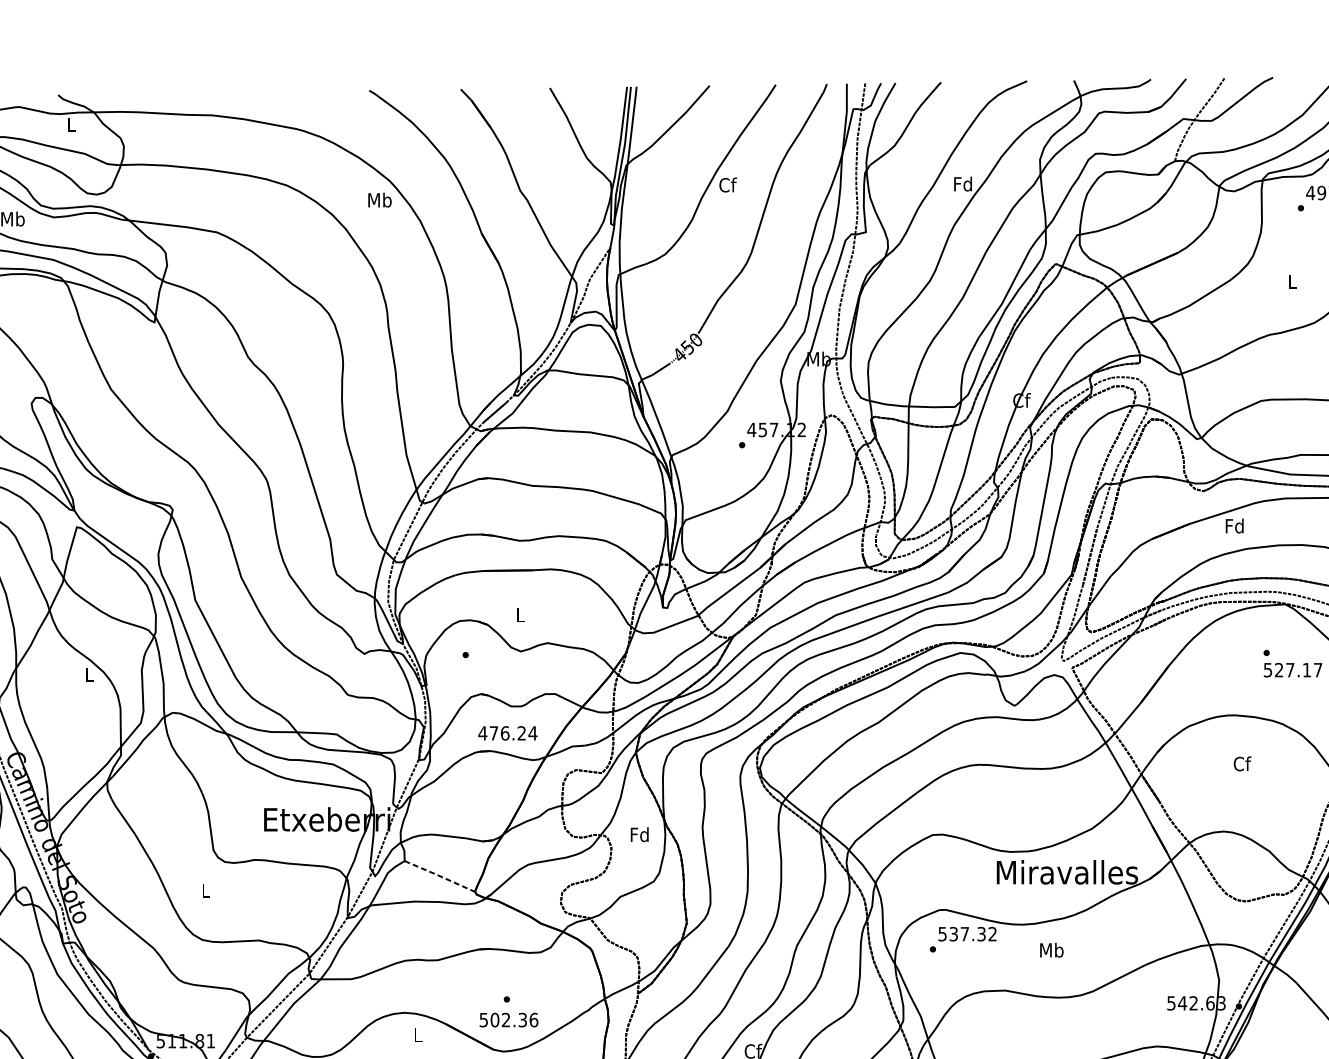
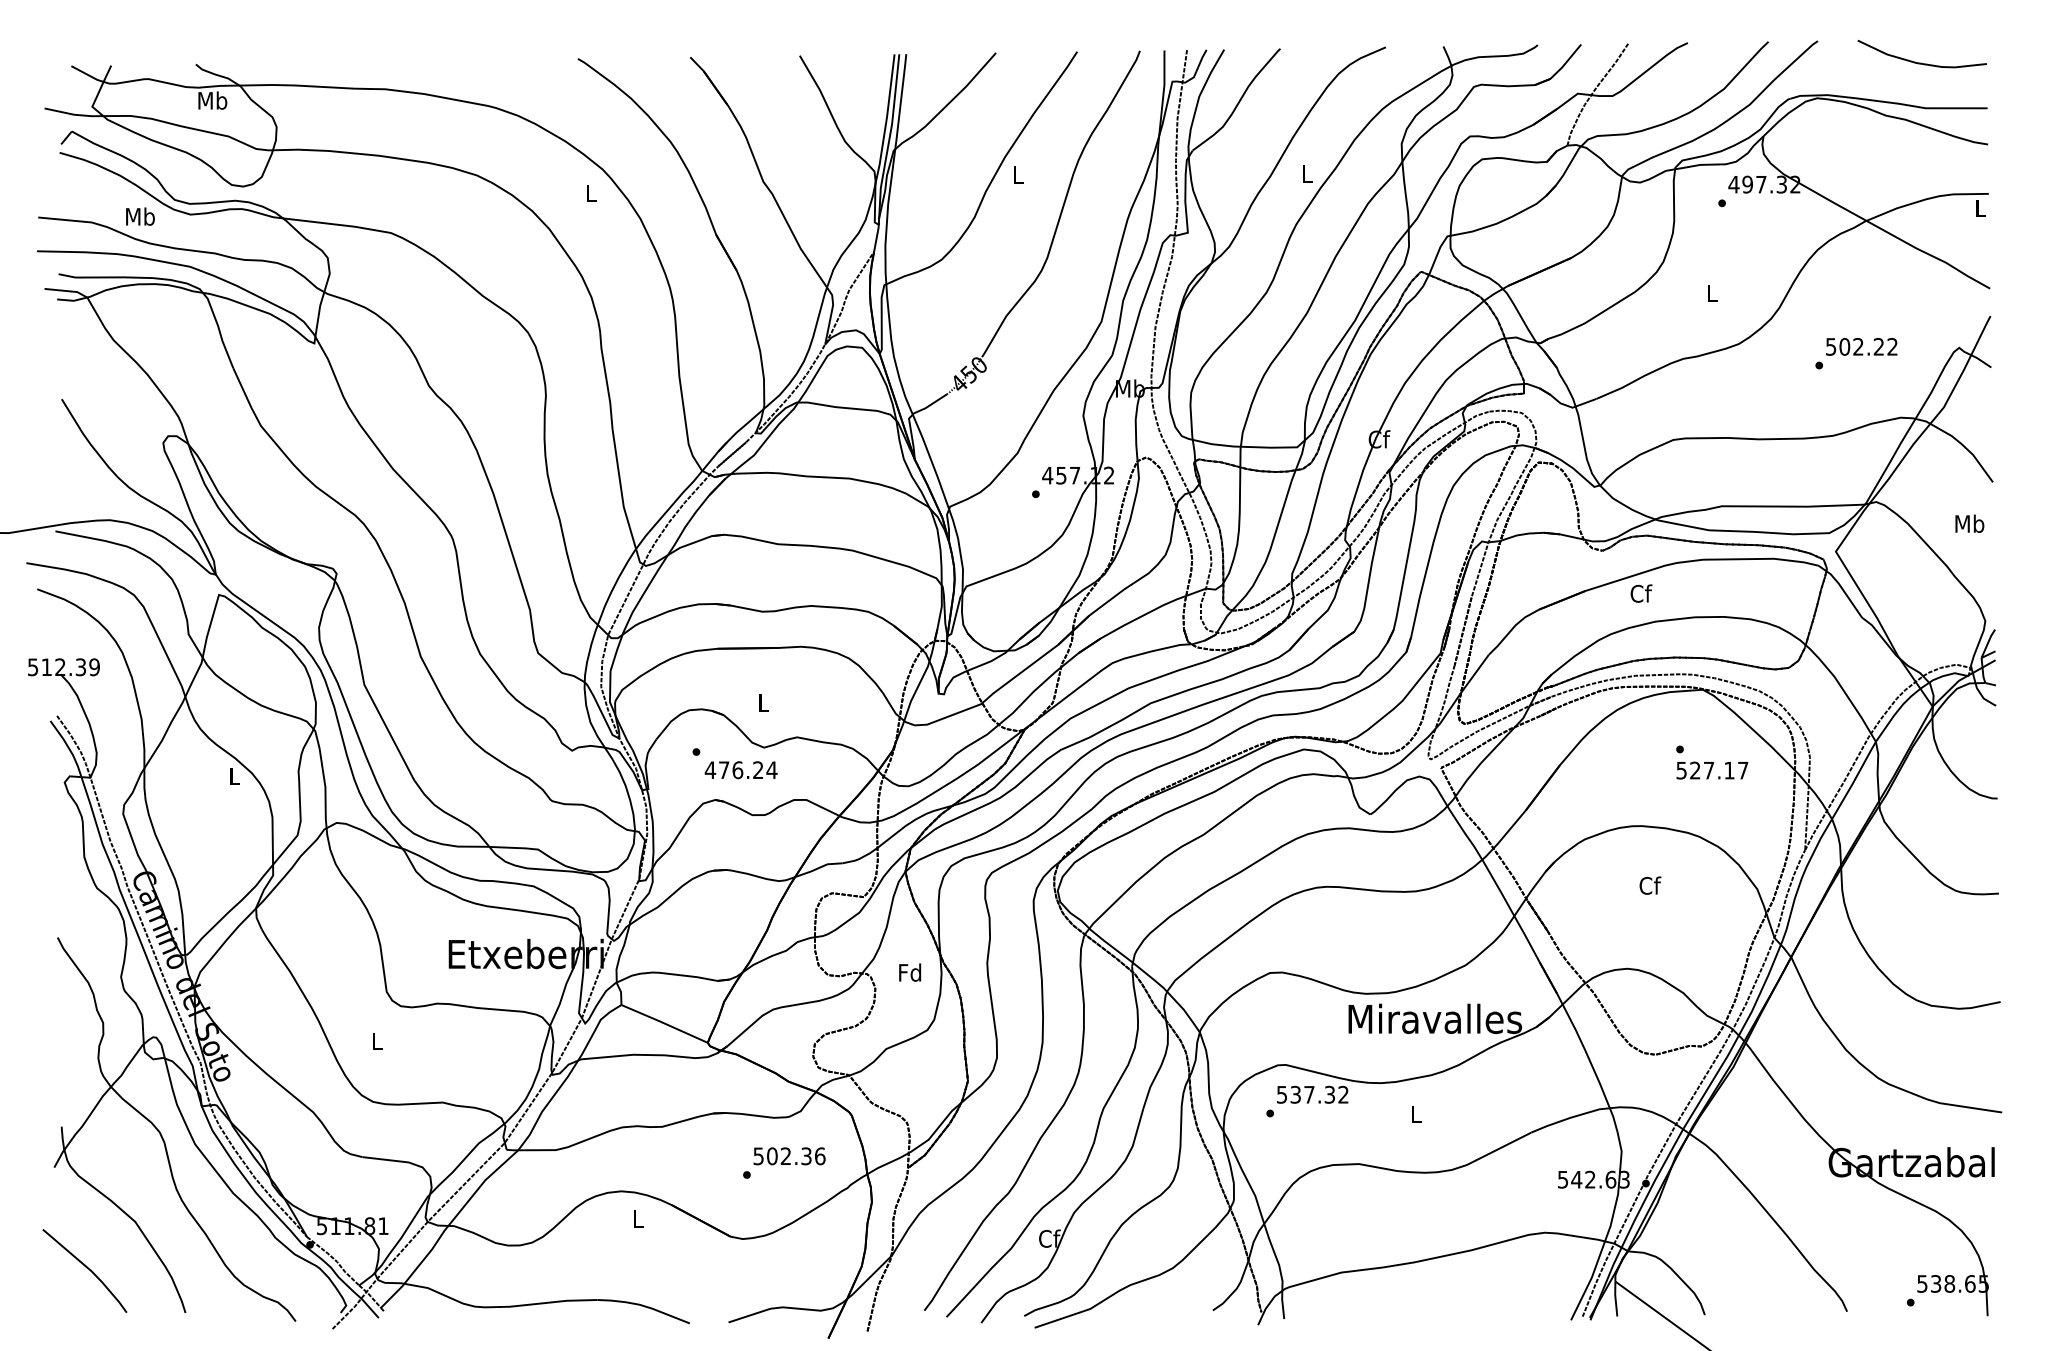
text: (71, 124) -> (212, 100), L -> Mb
text: (963, 183) -> (1307, 173), Fd -> L
text: (727, 184) -> (1018, 174), Cf -> L
text: (379, 200) -> (590, 193), Mb -> L
text: (1234, 525) -> (1640, 593), Fd -> Cf
text: (507, 733) -> (740, 770), moved
line: (439, 876) -> (664, 1023), dashed -> solid
text: (1051, 950) -> (1415, 1114), Mb -> L
text: (508, 1020) -> (789, 1156), moved

